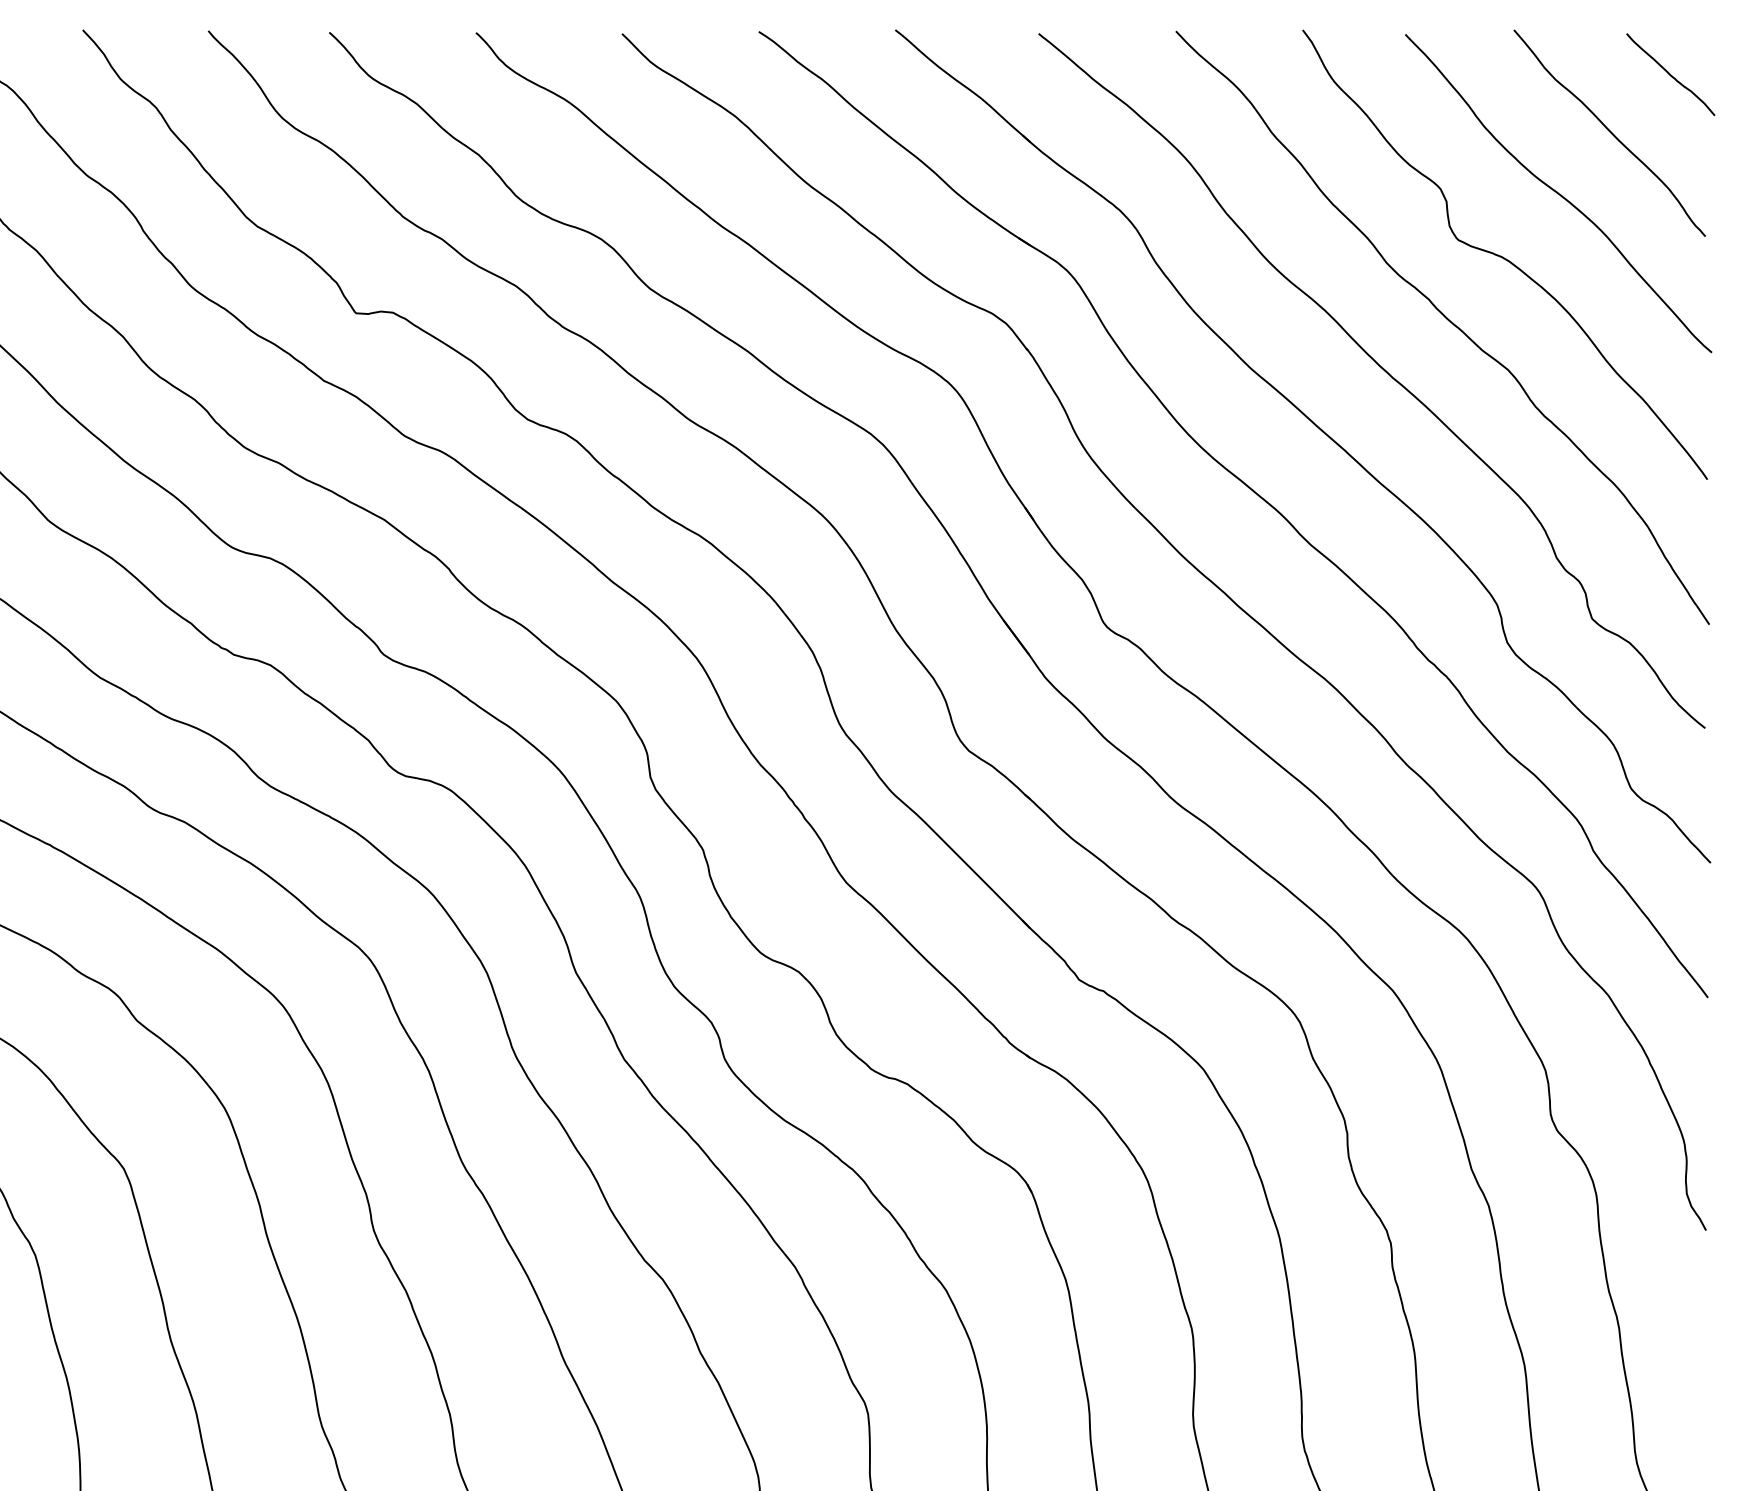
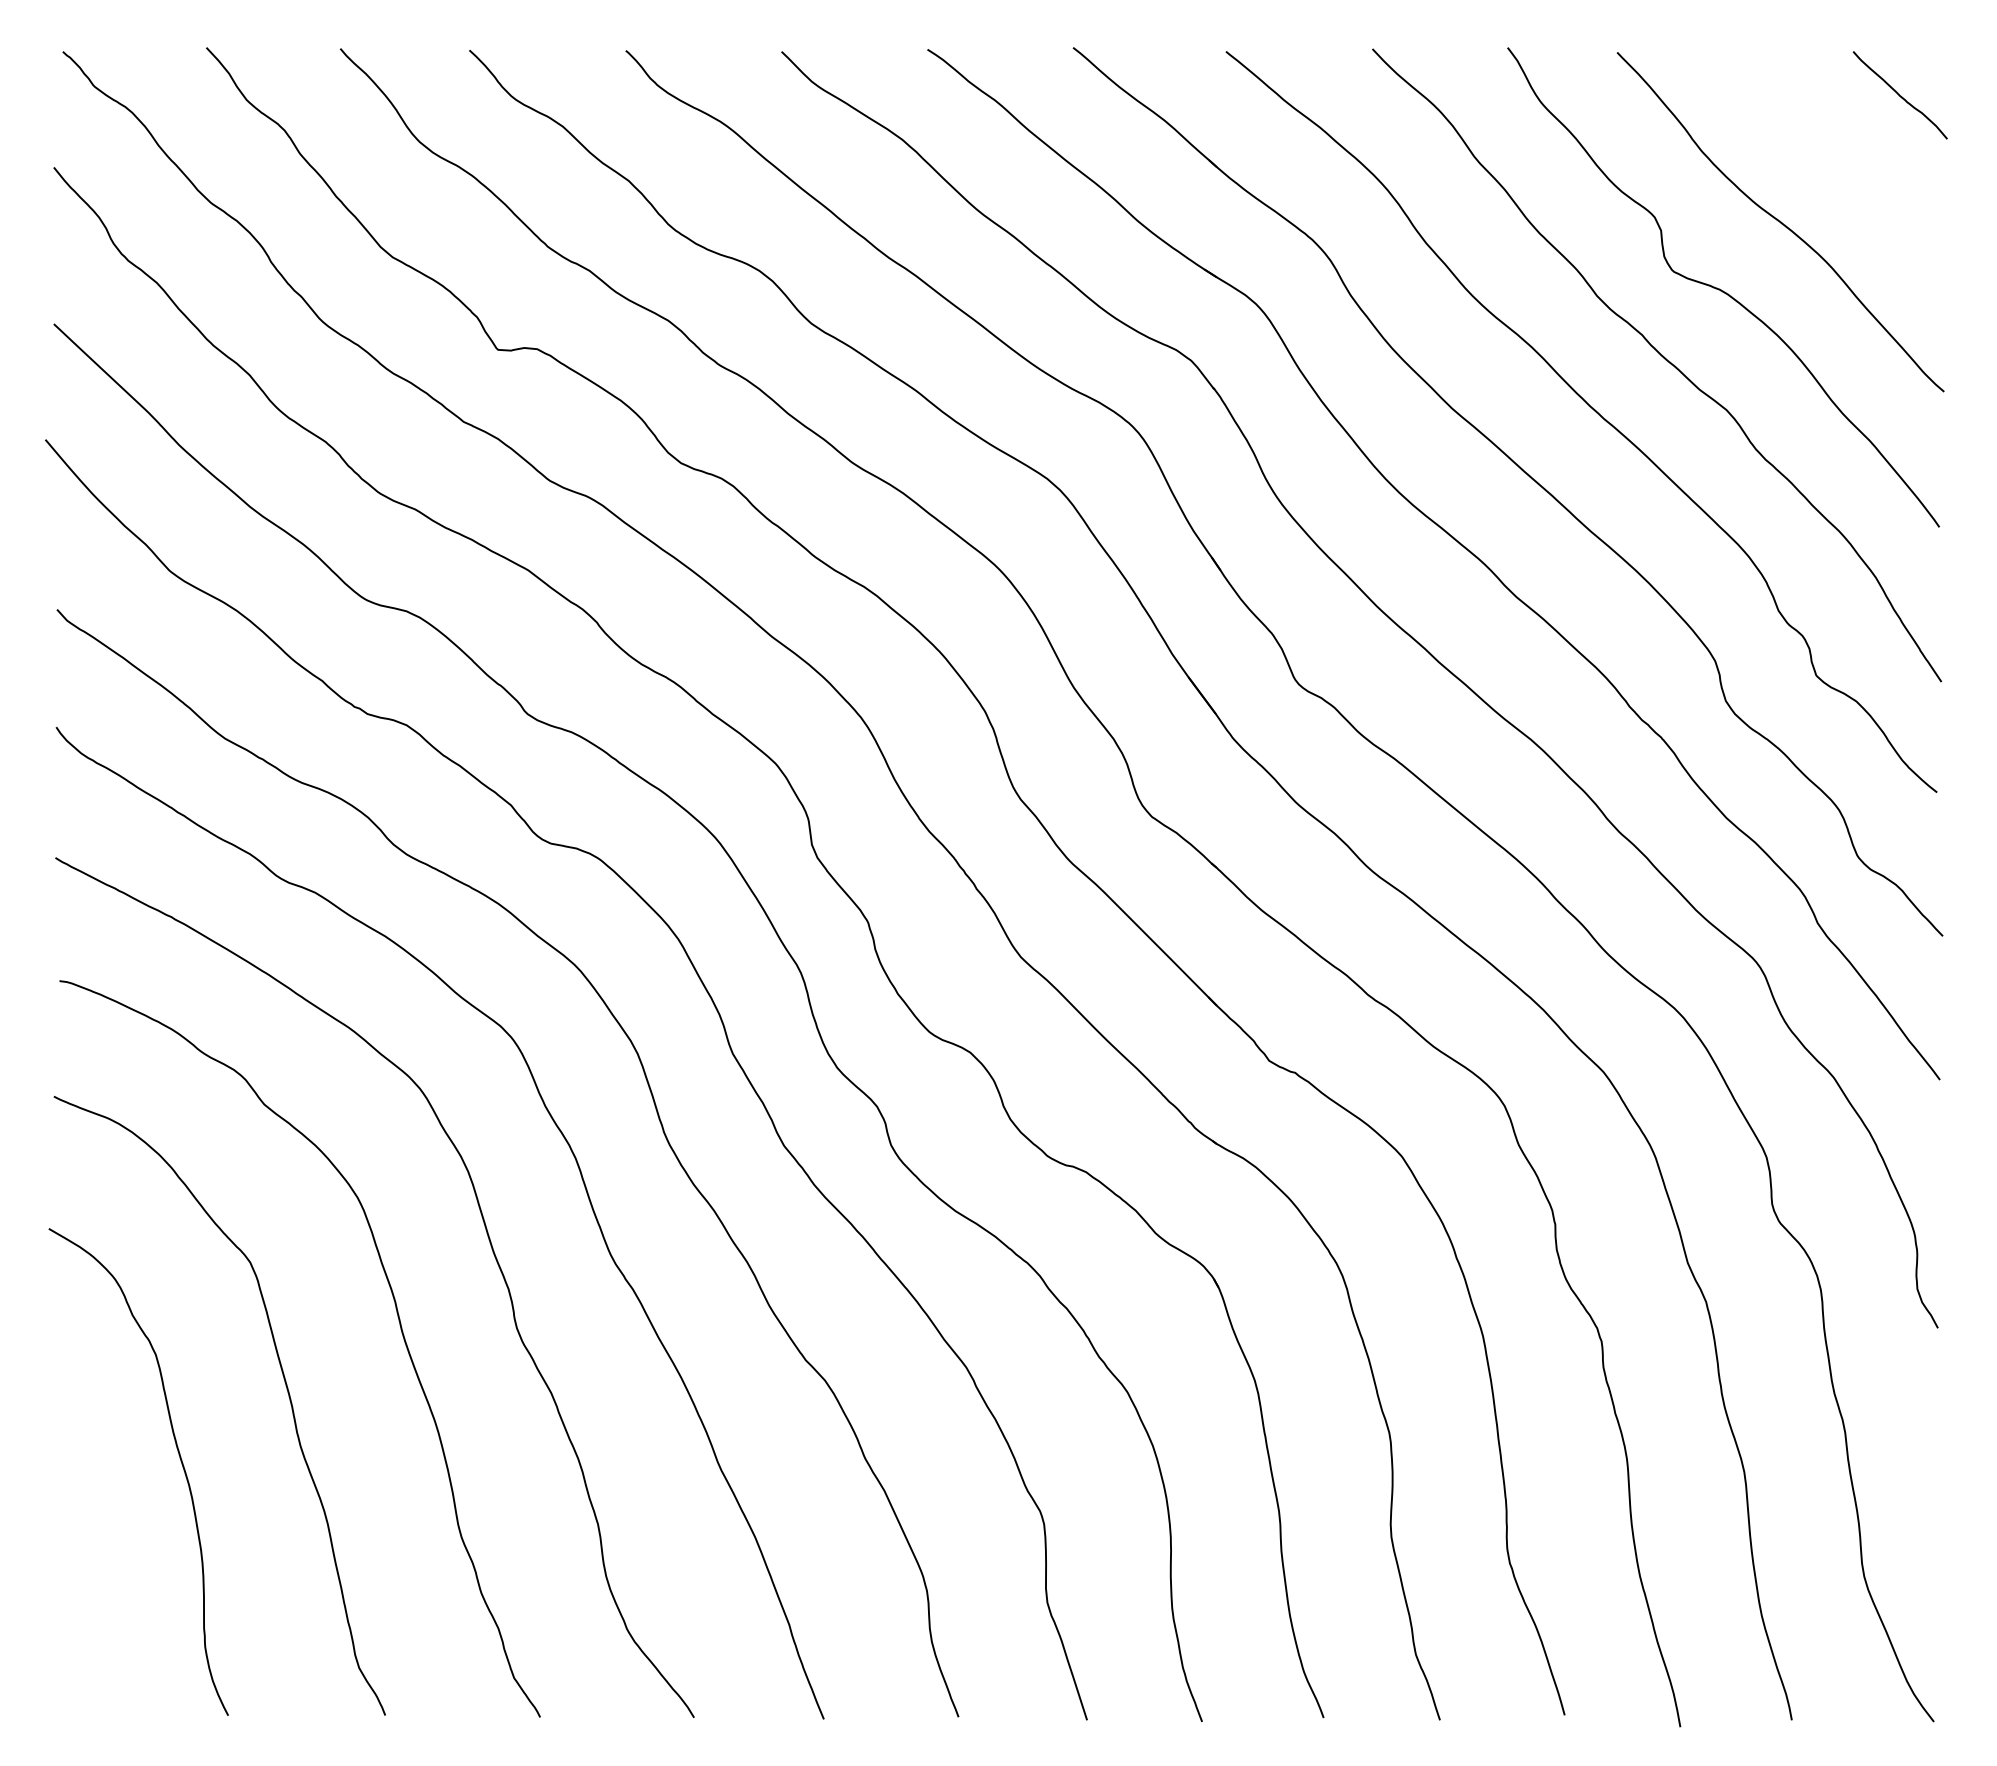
curve: (1609, 132) -> (1834, 156), removed

